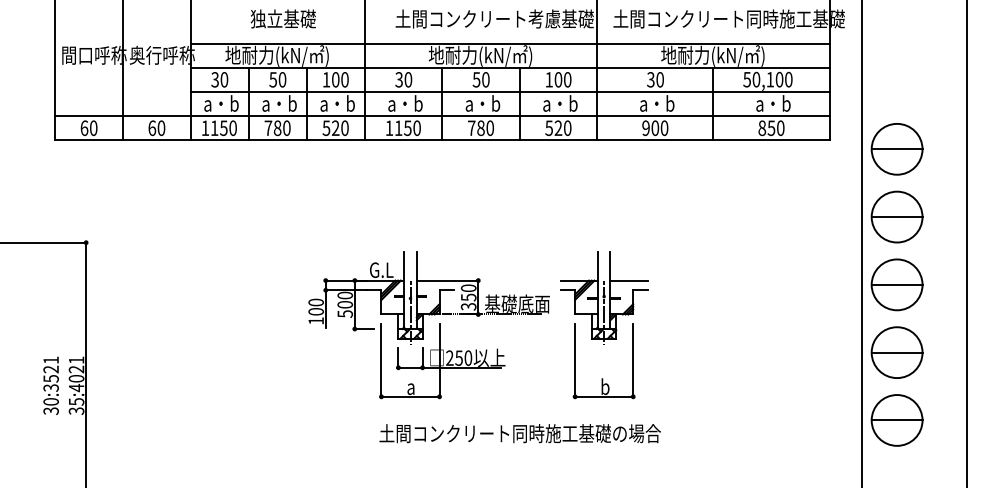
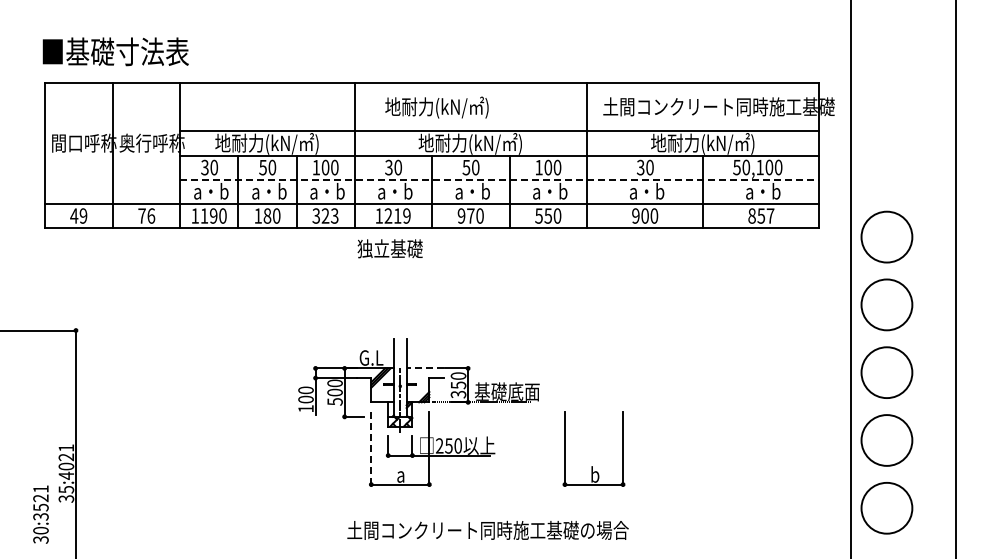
text: (282, 18) -> (389, 248), moved
text: (494, 19) -> (484, 107), 土間コンクリート考慮基礎 -> 地耐力(kN/㎡)
line: (509, 91) -> (499, 179), solid -> dashed
text: (88, 127) -> (78, 215), 60 -> 49
text: (156, 127) -> (146, 215), 60 -> 76
text: (223, 127) -> (213, 215), 1150 -> 1190
text: (267, 127) -> (257, 215), 780 -> 180
text: (335, 127) -> (325, 215), 520 -> 323
text: (407, 127) -> (397, 215), 1150 -> 1219
text: (475, 127) -> (465, 215), 780 -> 970
text: (558, 127) -> (548, 215), 520 -> 550
text: (780, 127) -> (770, 215), 850 -> 857
line: (896, 149) -> (886, 237), removed
line: (896, 216) -> (886, 304), removed
line: (435, 280) -> (425, 368), solid -> dashed
line: (896, 284) -> (886, 372), removed
part: (603, 297) -> (593, 385), removed
line: (896, 352) -> (886, 440), removed
line: (381, 360) -> (371, 448), solid -> dashed
text: (50, 385) -> (40, 514), moved
line: (896, 420) -> (886, 508), removed
text: (519, 432) -> (487, 529), moved

